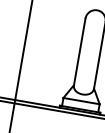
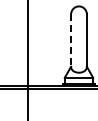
line: (80, 53) -> (71, 41), solid -> dashed

